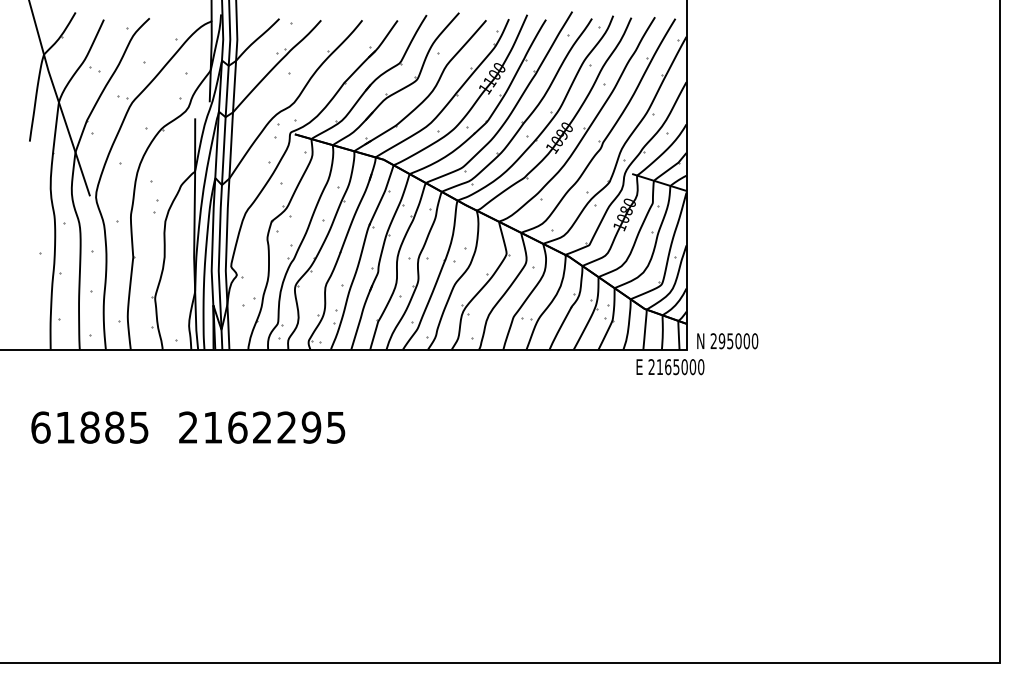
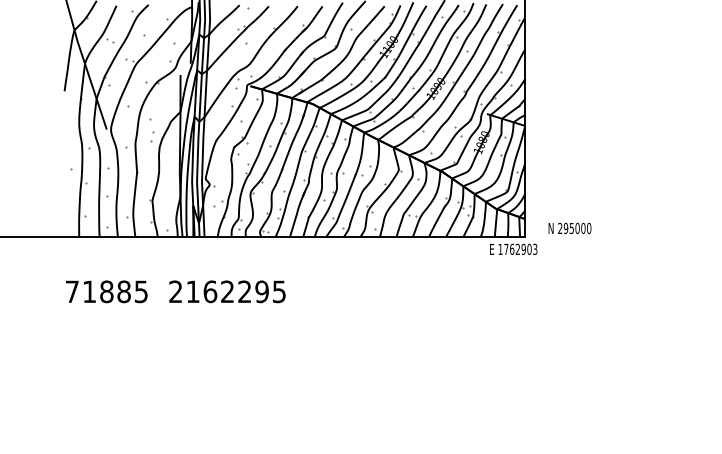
text: (727, 341) -> (569, 228), moved
text: (676, 367) -> (517, 249), 2165000 -> 1762903
text: (40, 427) -> (72, 291), 61885 -> 71885

